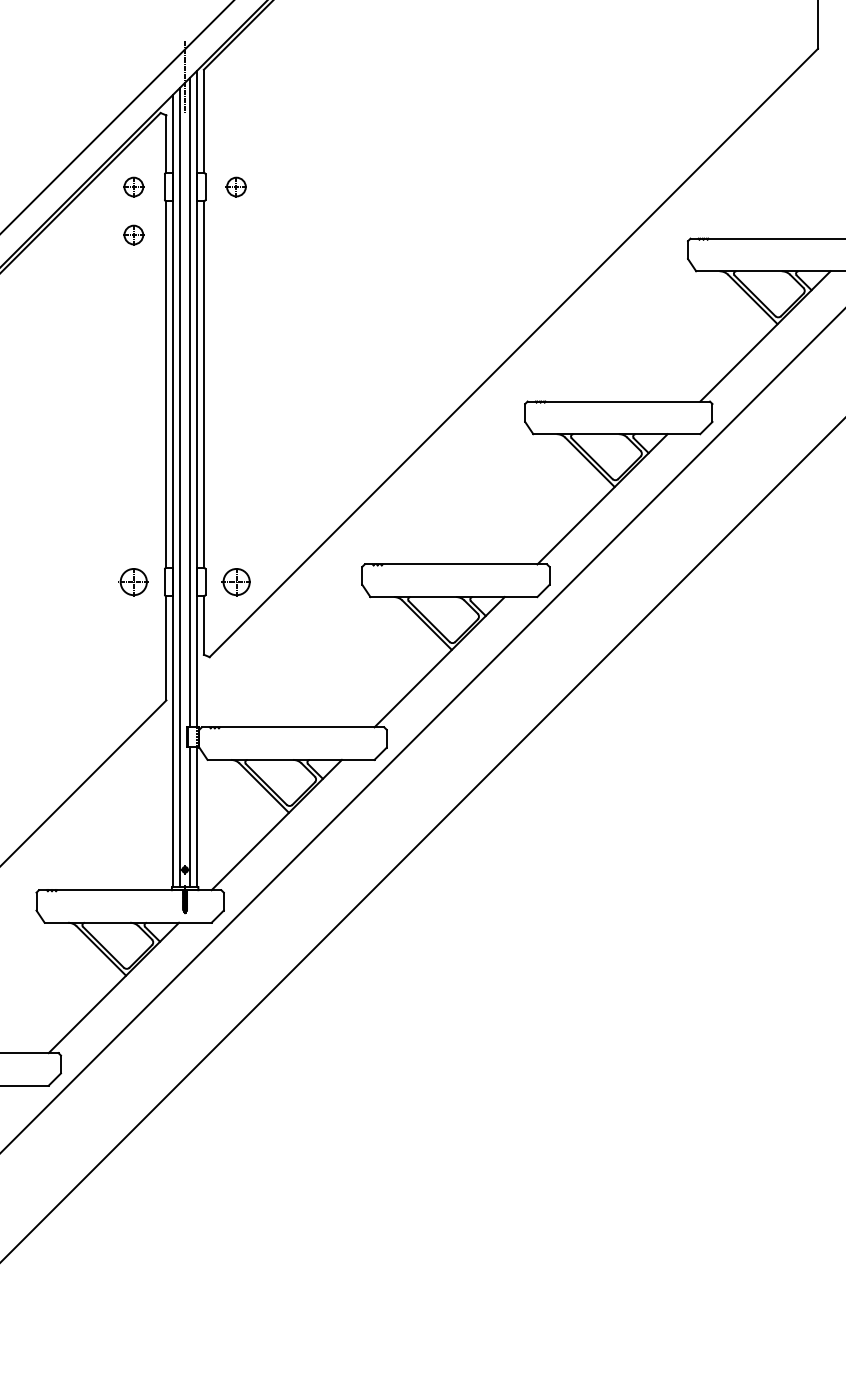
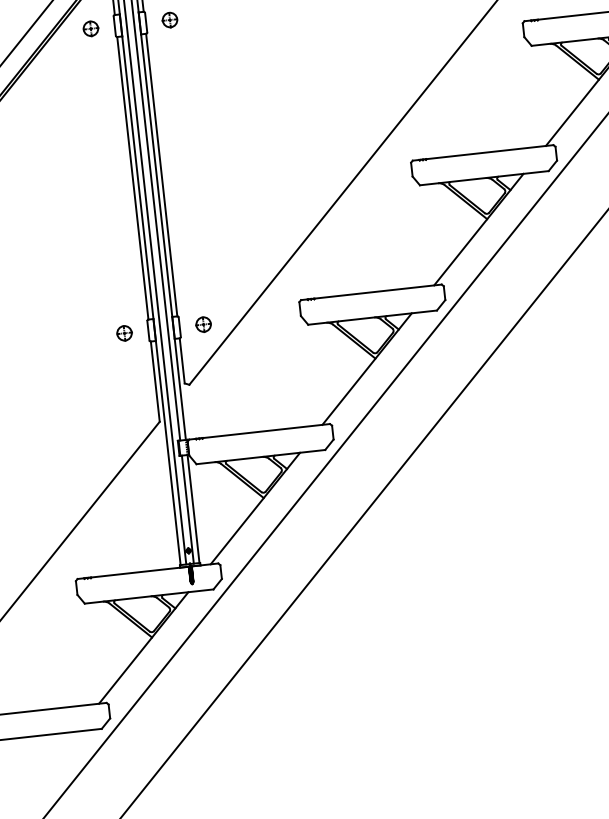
part: (133, 234) -> (94, 65), removed
part: (133, 581) -> (124, 332), size x0.71
part: (235, 581) -> (202, 324), size x0.71

